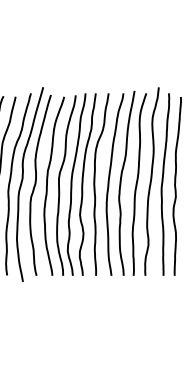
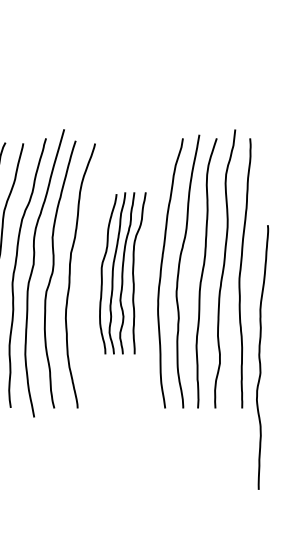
part: (82, 184) -> (122, 273), size x0.6
curve: (175, 186) -> (259, 357), moved

